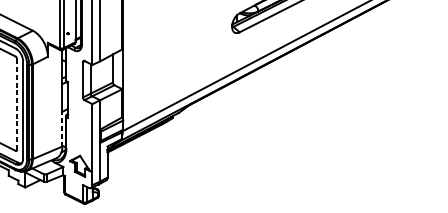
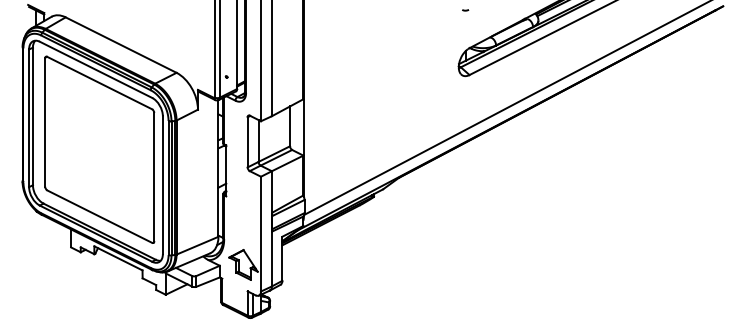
line: (17, 103) -> (154, 176), dashed -> solid
line: (62, 129) -> (218, 212), dashed -> solid

